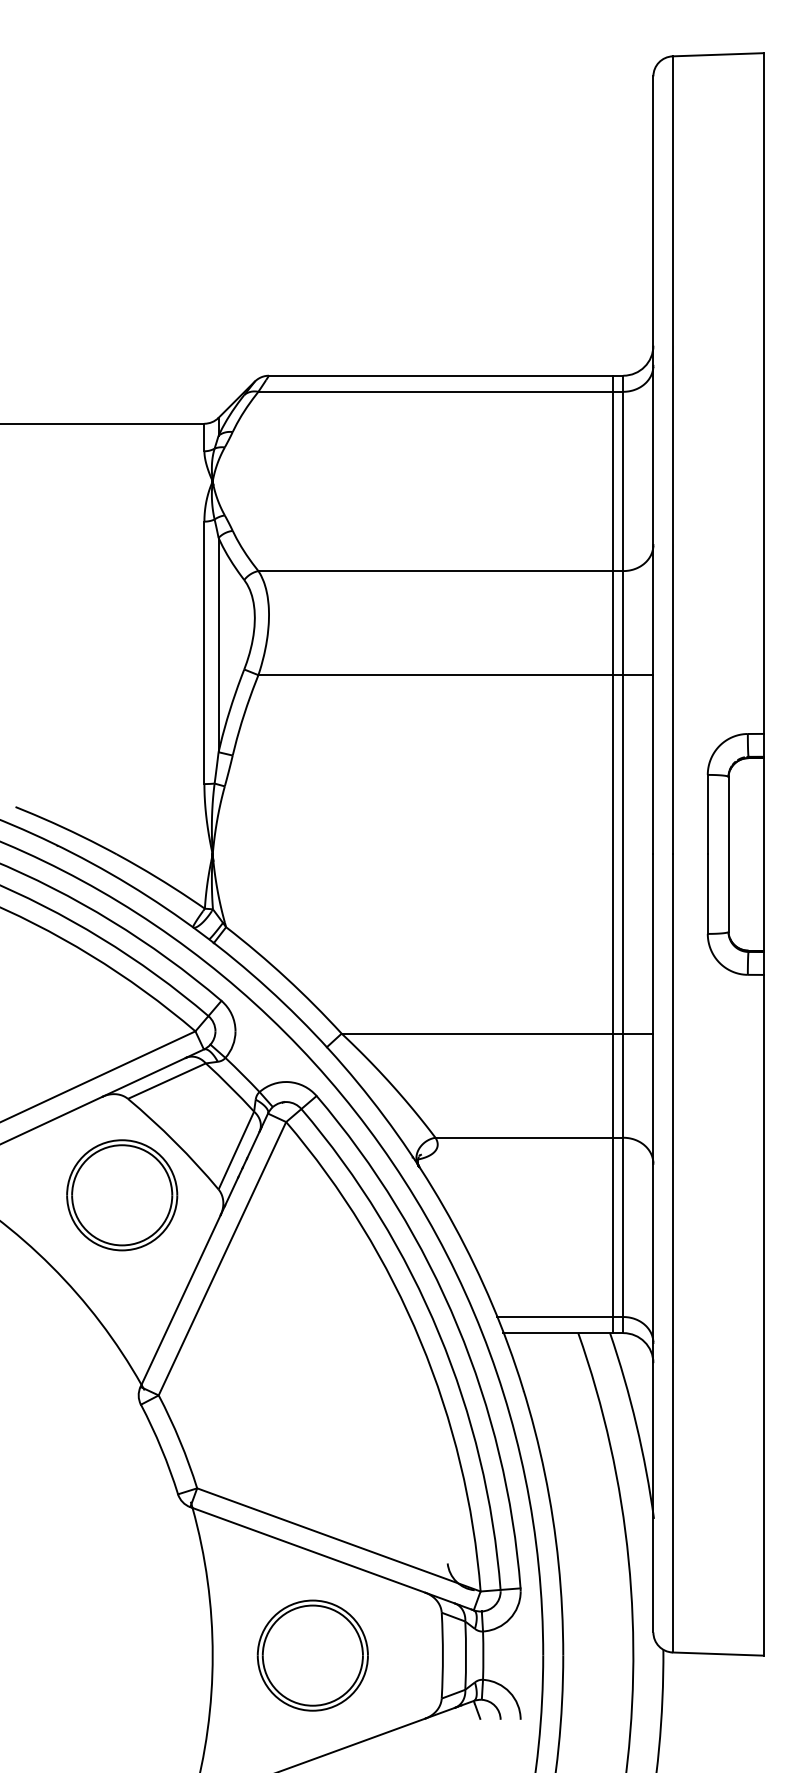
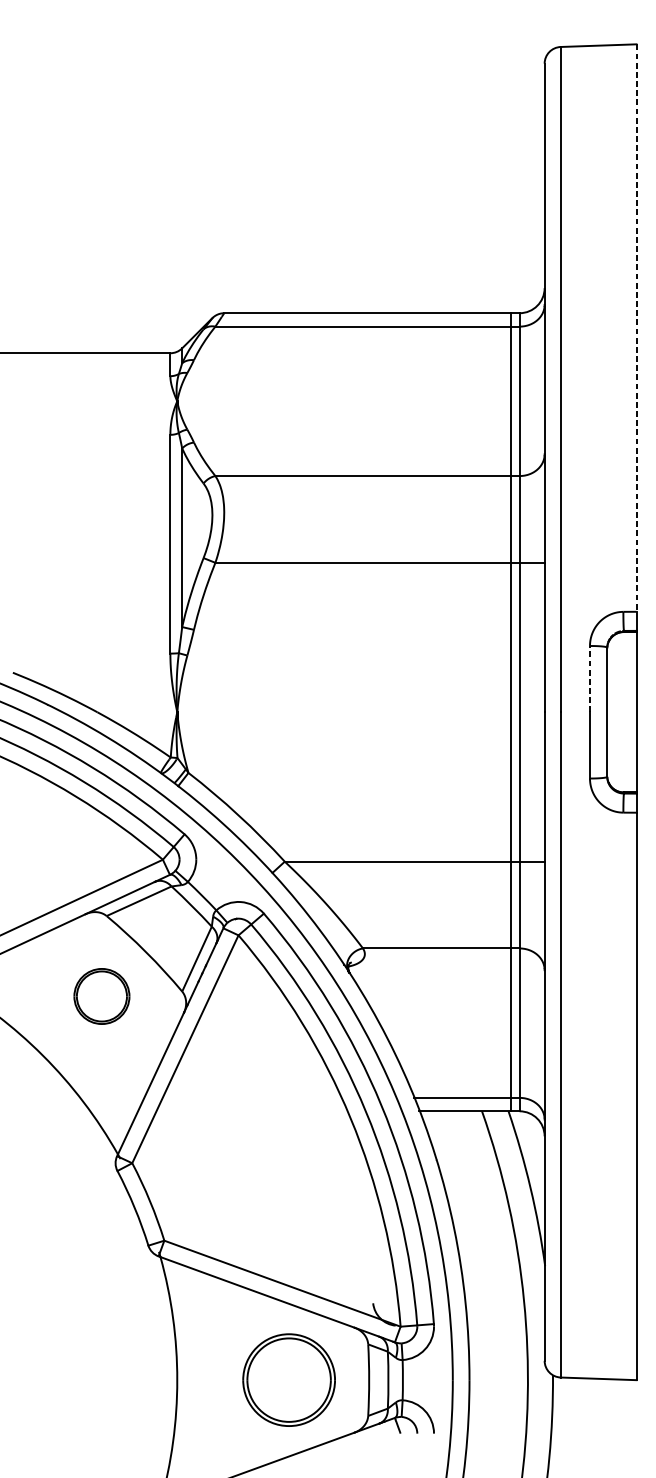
line: (763, 394) -> (636, 328), solid -> dashed
line: (707, 814) -> (589, 678), solid -> dashed
part: (122, 1195) -> (102, 996), size x0.6
part: (312, 1655) -> (288, 1380), moved

